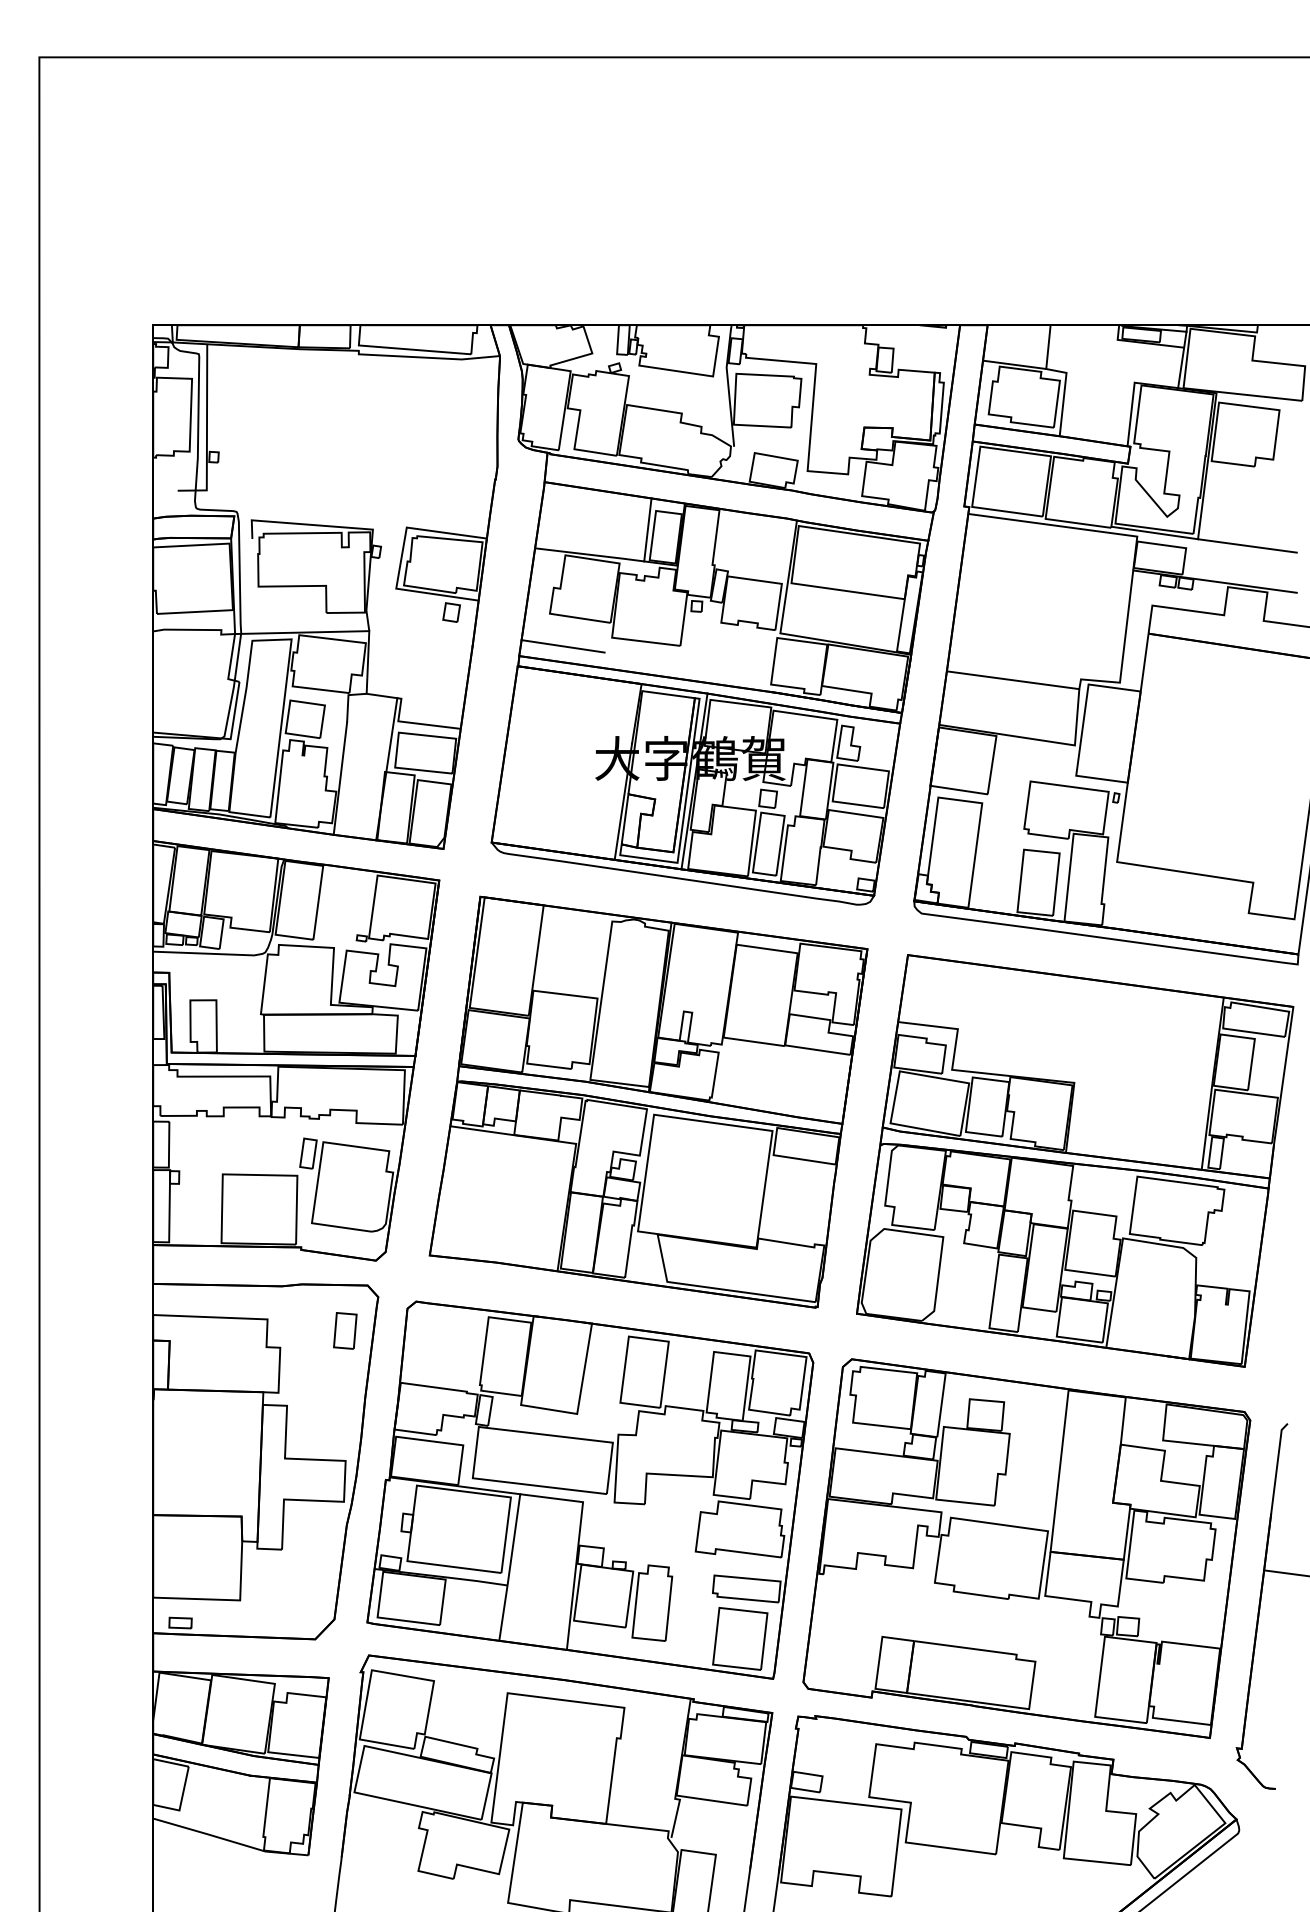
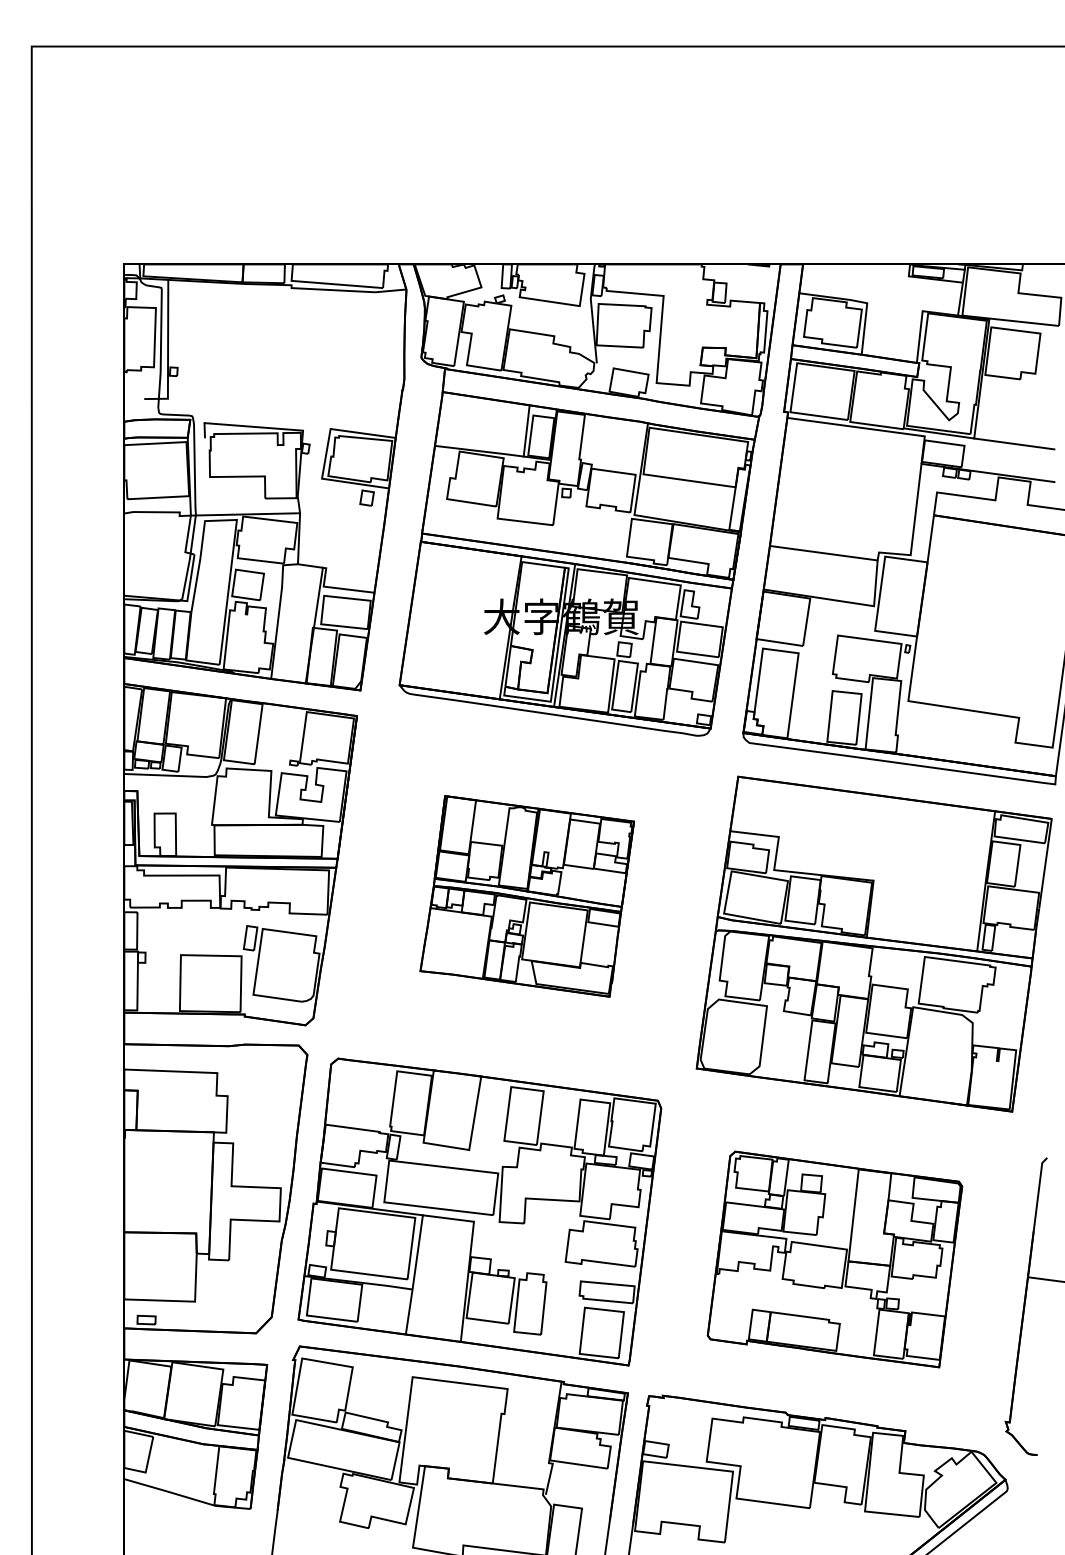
line: (1048, 347) -> (852, 282), removed
line: (562, 646) -> (457, 525), removed
part: (648, 1101) -> (527, 895), size x0.6
part: (345, 1330) -> (280, 1082), removed
part: (1026, 1548) -> (834, 1259), size x0.7

